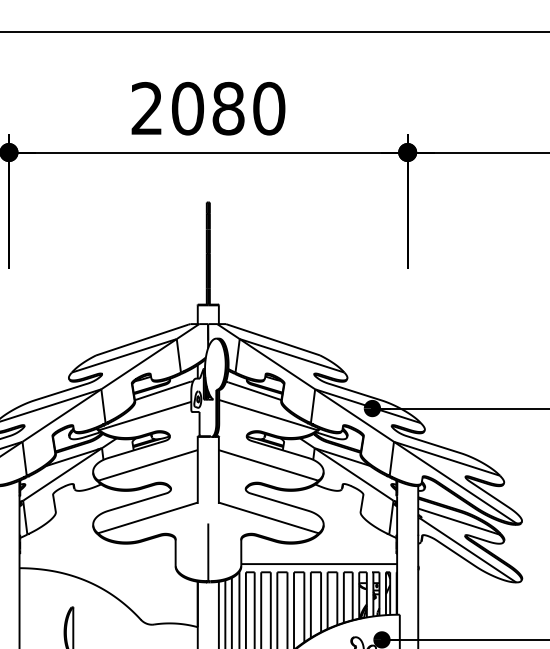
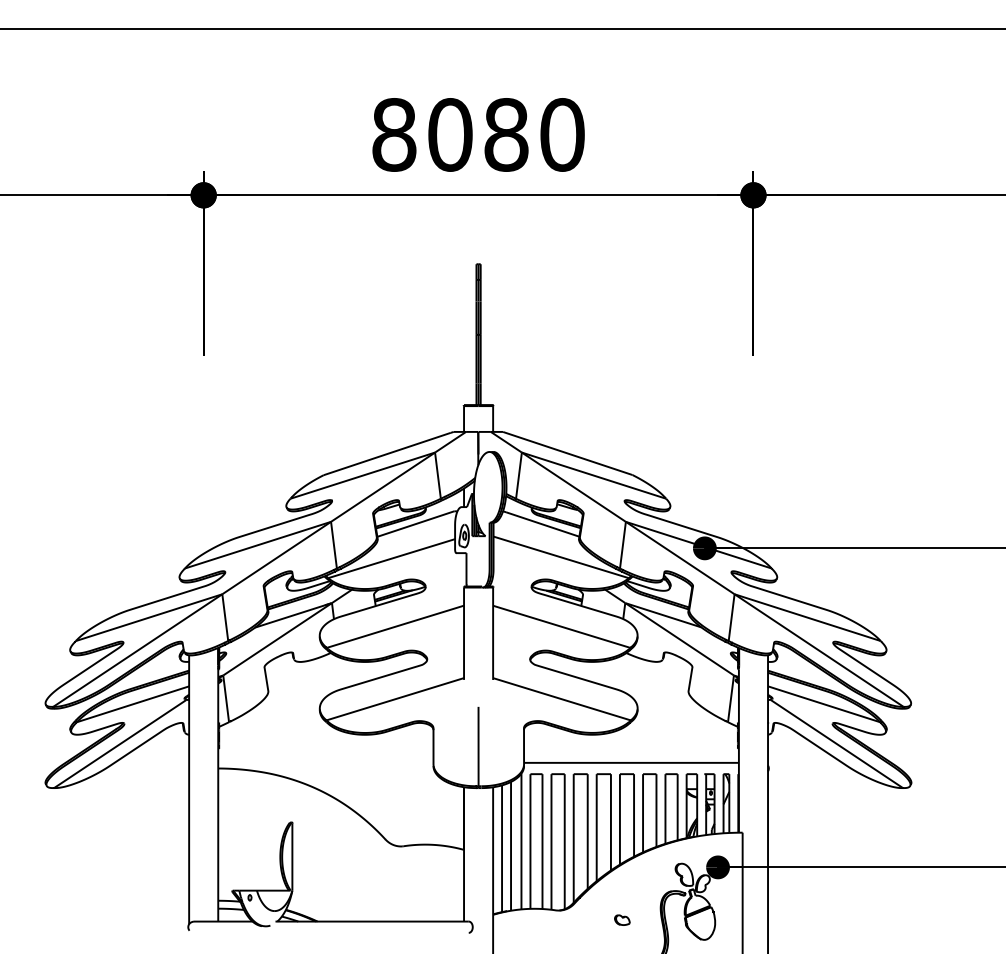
text: (147, 108) -> (394, 134), 2080 -> 8080

